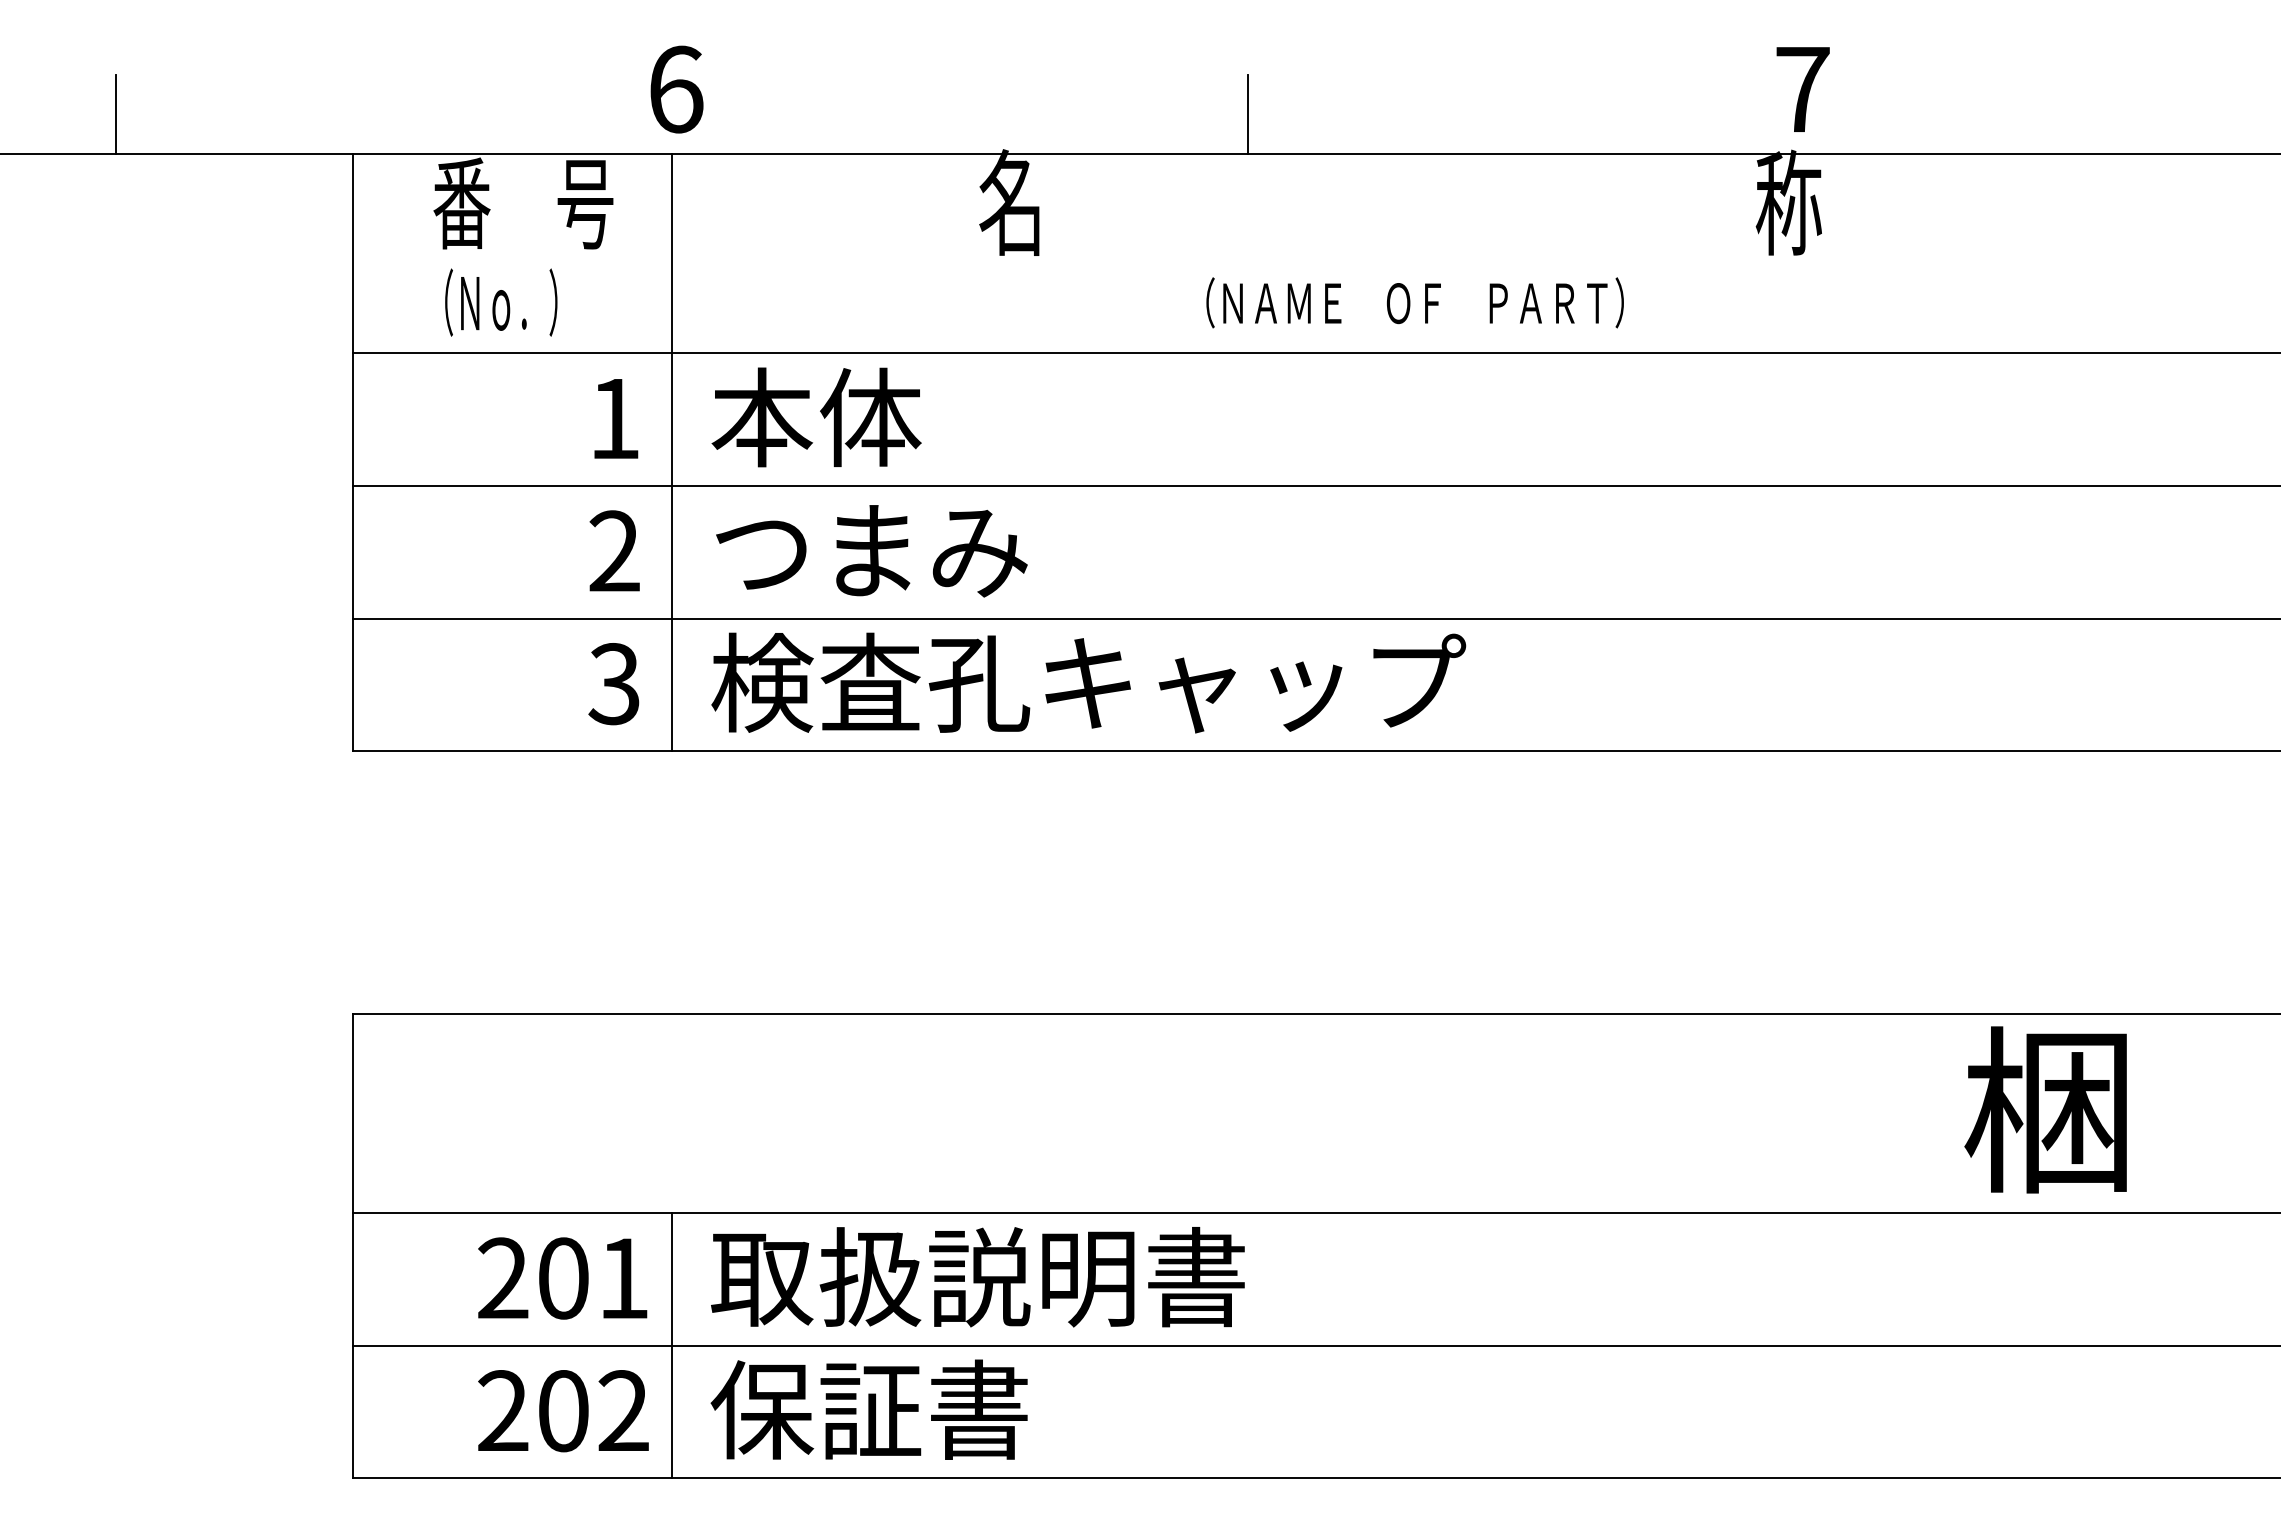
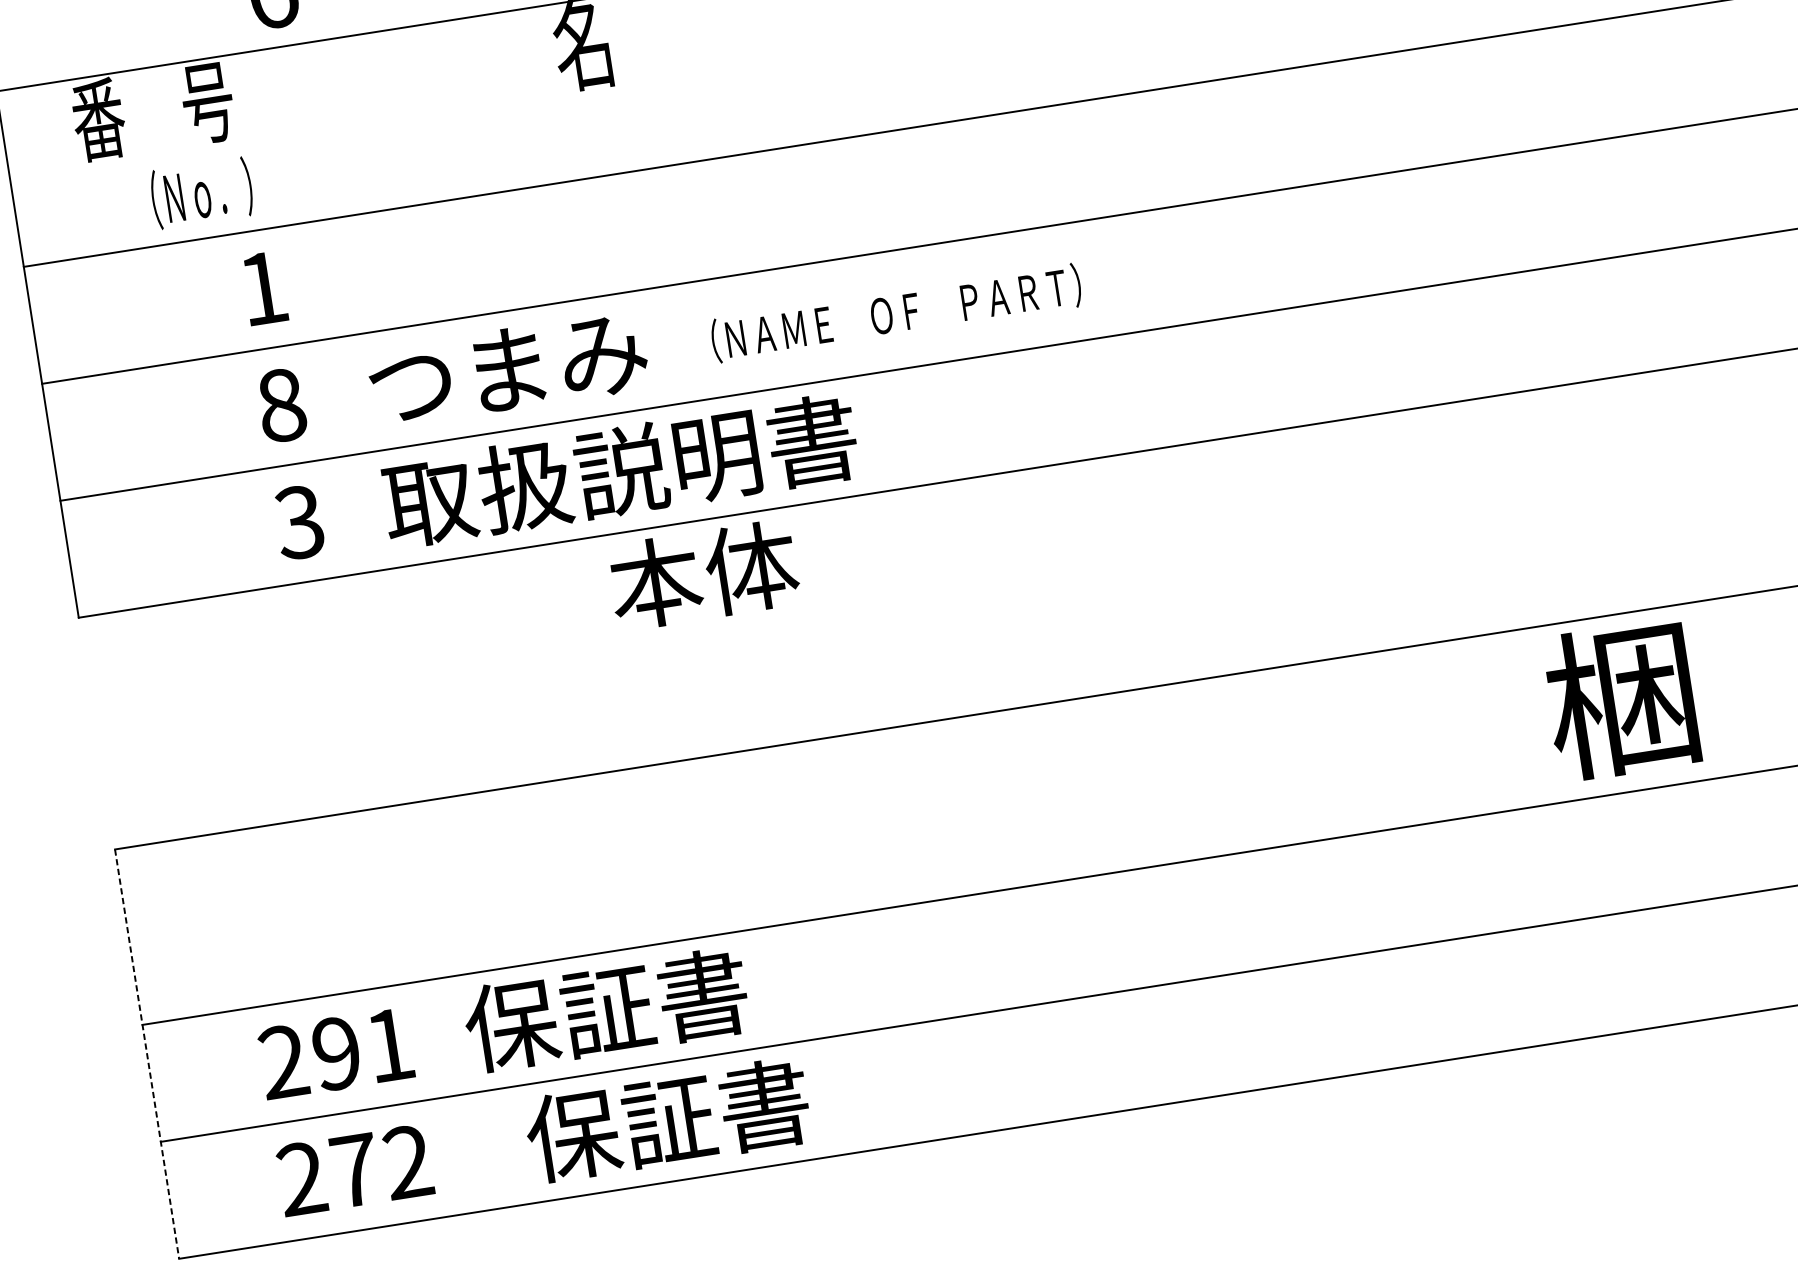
text: (501, 302) -> (202, 193), moved
text: (1414, 302) -> (895, 312), moved
text: (816, 417) -> (703, 575), moved
line: (671, 452) -> (318, 310), removed
text: (614, 551) -> (281, 405), 2 -> 8
text: (1088, 682) -> (717, 455), 検査孔キャップ -> 取扱説明書
line: (353, 1246) -> (147, 1054), solid -> dashed
text: (977, 1277) -> (701, 995), 取扱説明書 -> 保証書
text: (563, 1278) -> (336, 1053), 201 -> 291
line: (671, 1345) -> (441, 1097), removed
text: (868, 1409) -> (667, 1120), moved
text: (563, 1411) -> (355, 1170), 202 -> 272

